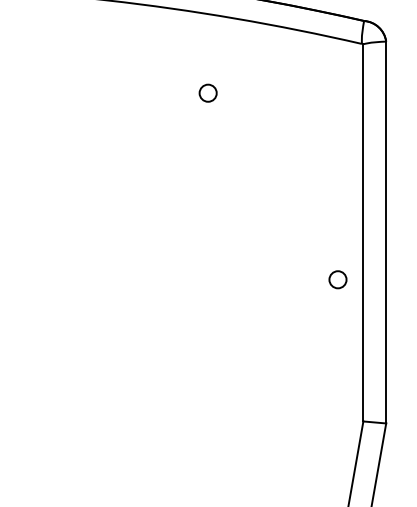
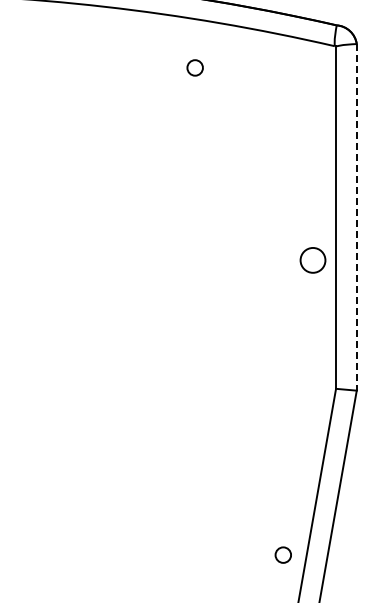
circle: (207, 92) -> (194, 67), moved
line: (385, 232) -> (356, 217), solid -> dashed
circle: (337, 278) -> (312, 259), size x1.6

